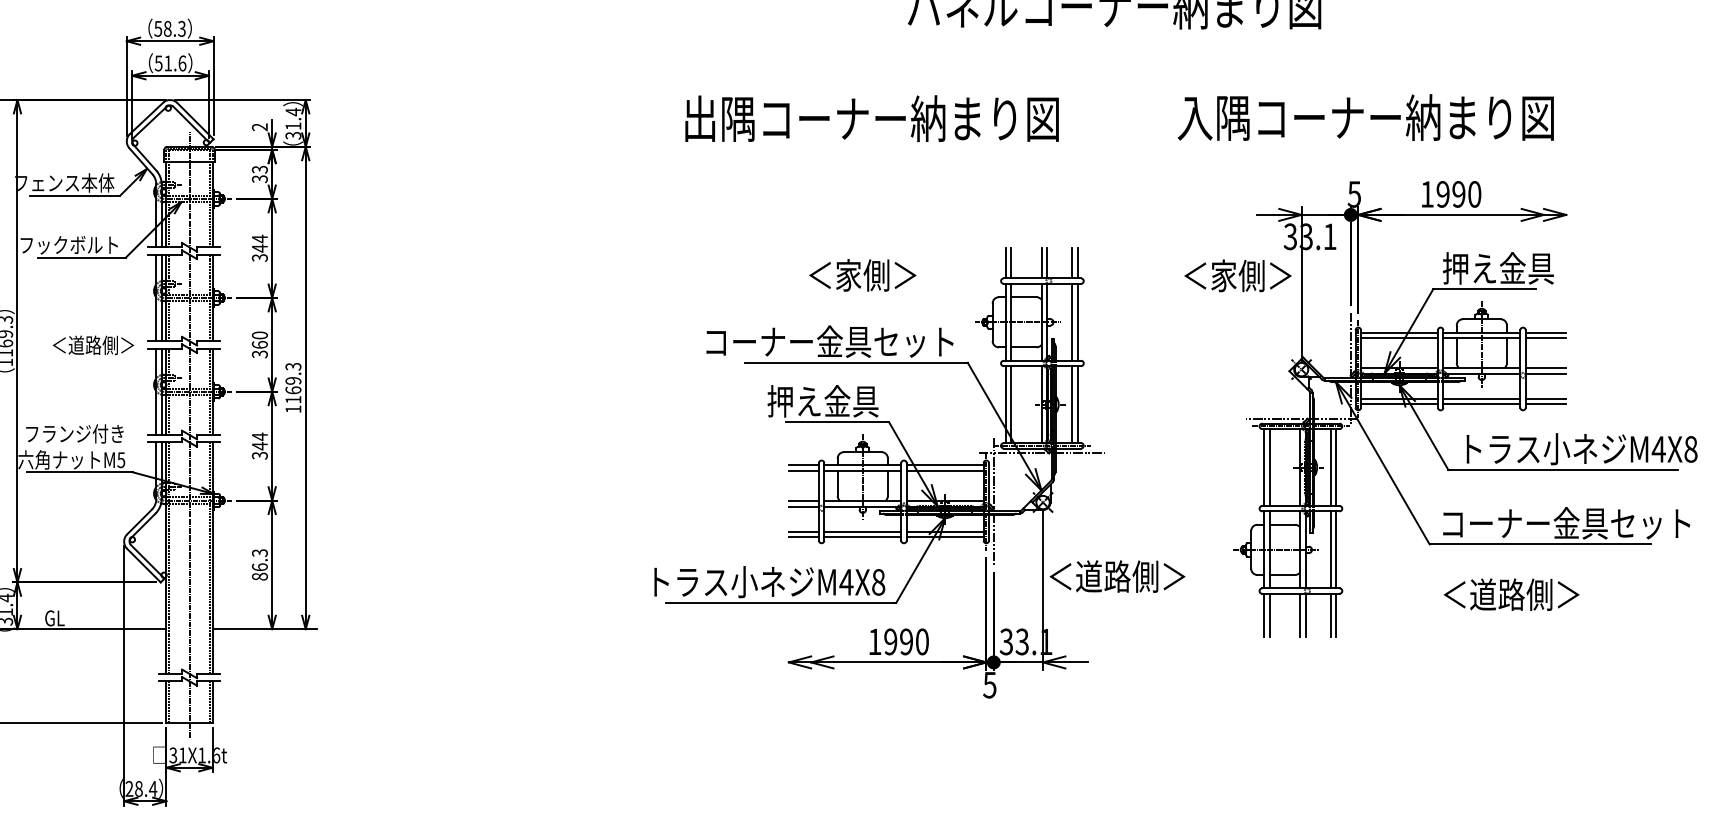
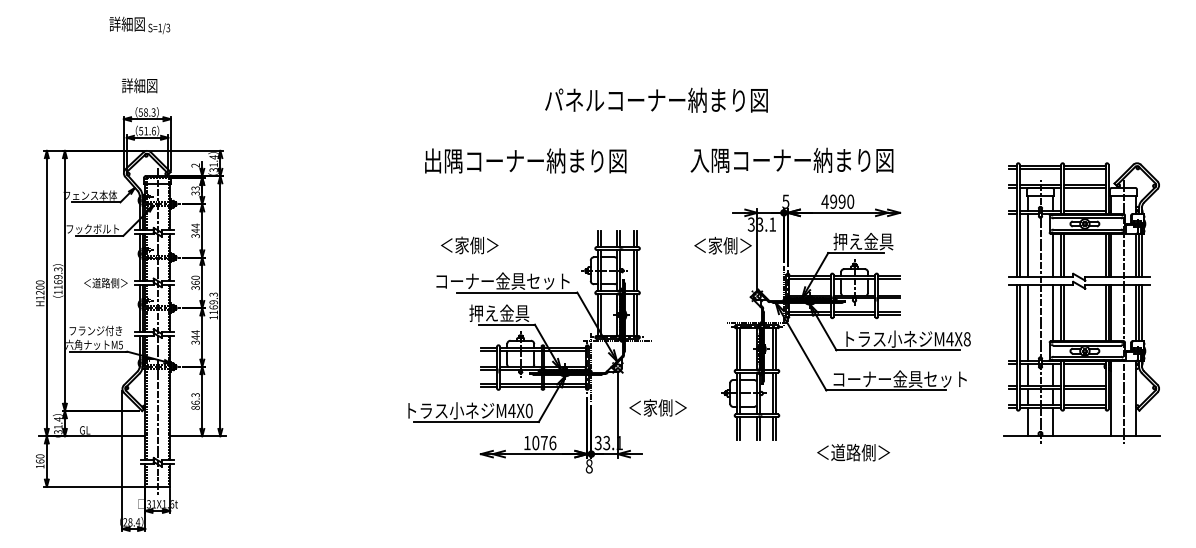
text: (1426, 193) -> (824, 201), 1990 -> 4990
text: (862, 275) -> (469, 245), moved
text: (1116, 575) -> (657, 407), ＜道路側＞ -> ＜家側＞
text: (877, 581) -> (528, 410), M4X8 -> M4X0
text: (1511, 594) -> (853, 452), moved
text: (906, 640) -> (544, 442), 1990 -> 1076
text: (988, 685) -> (588, 466), 5 -> 8

